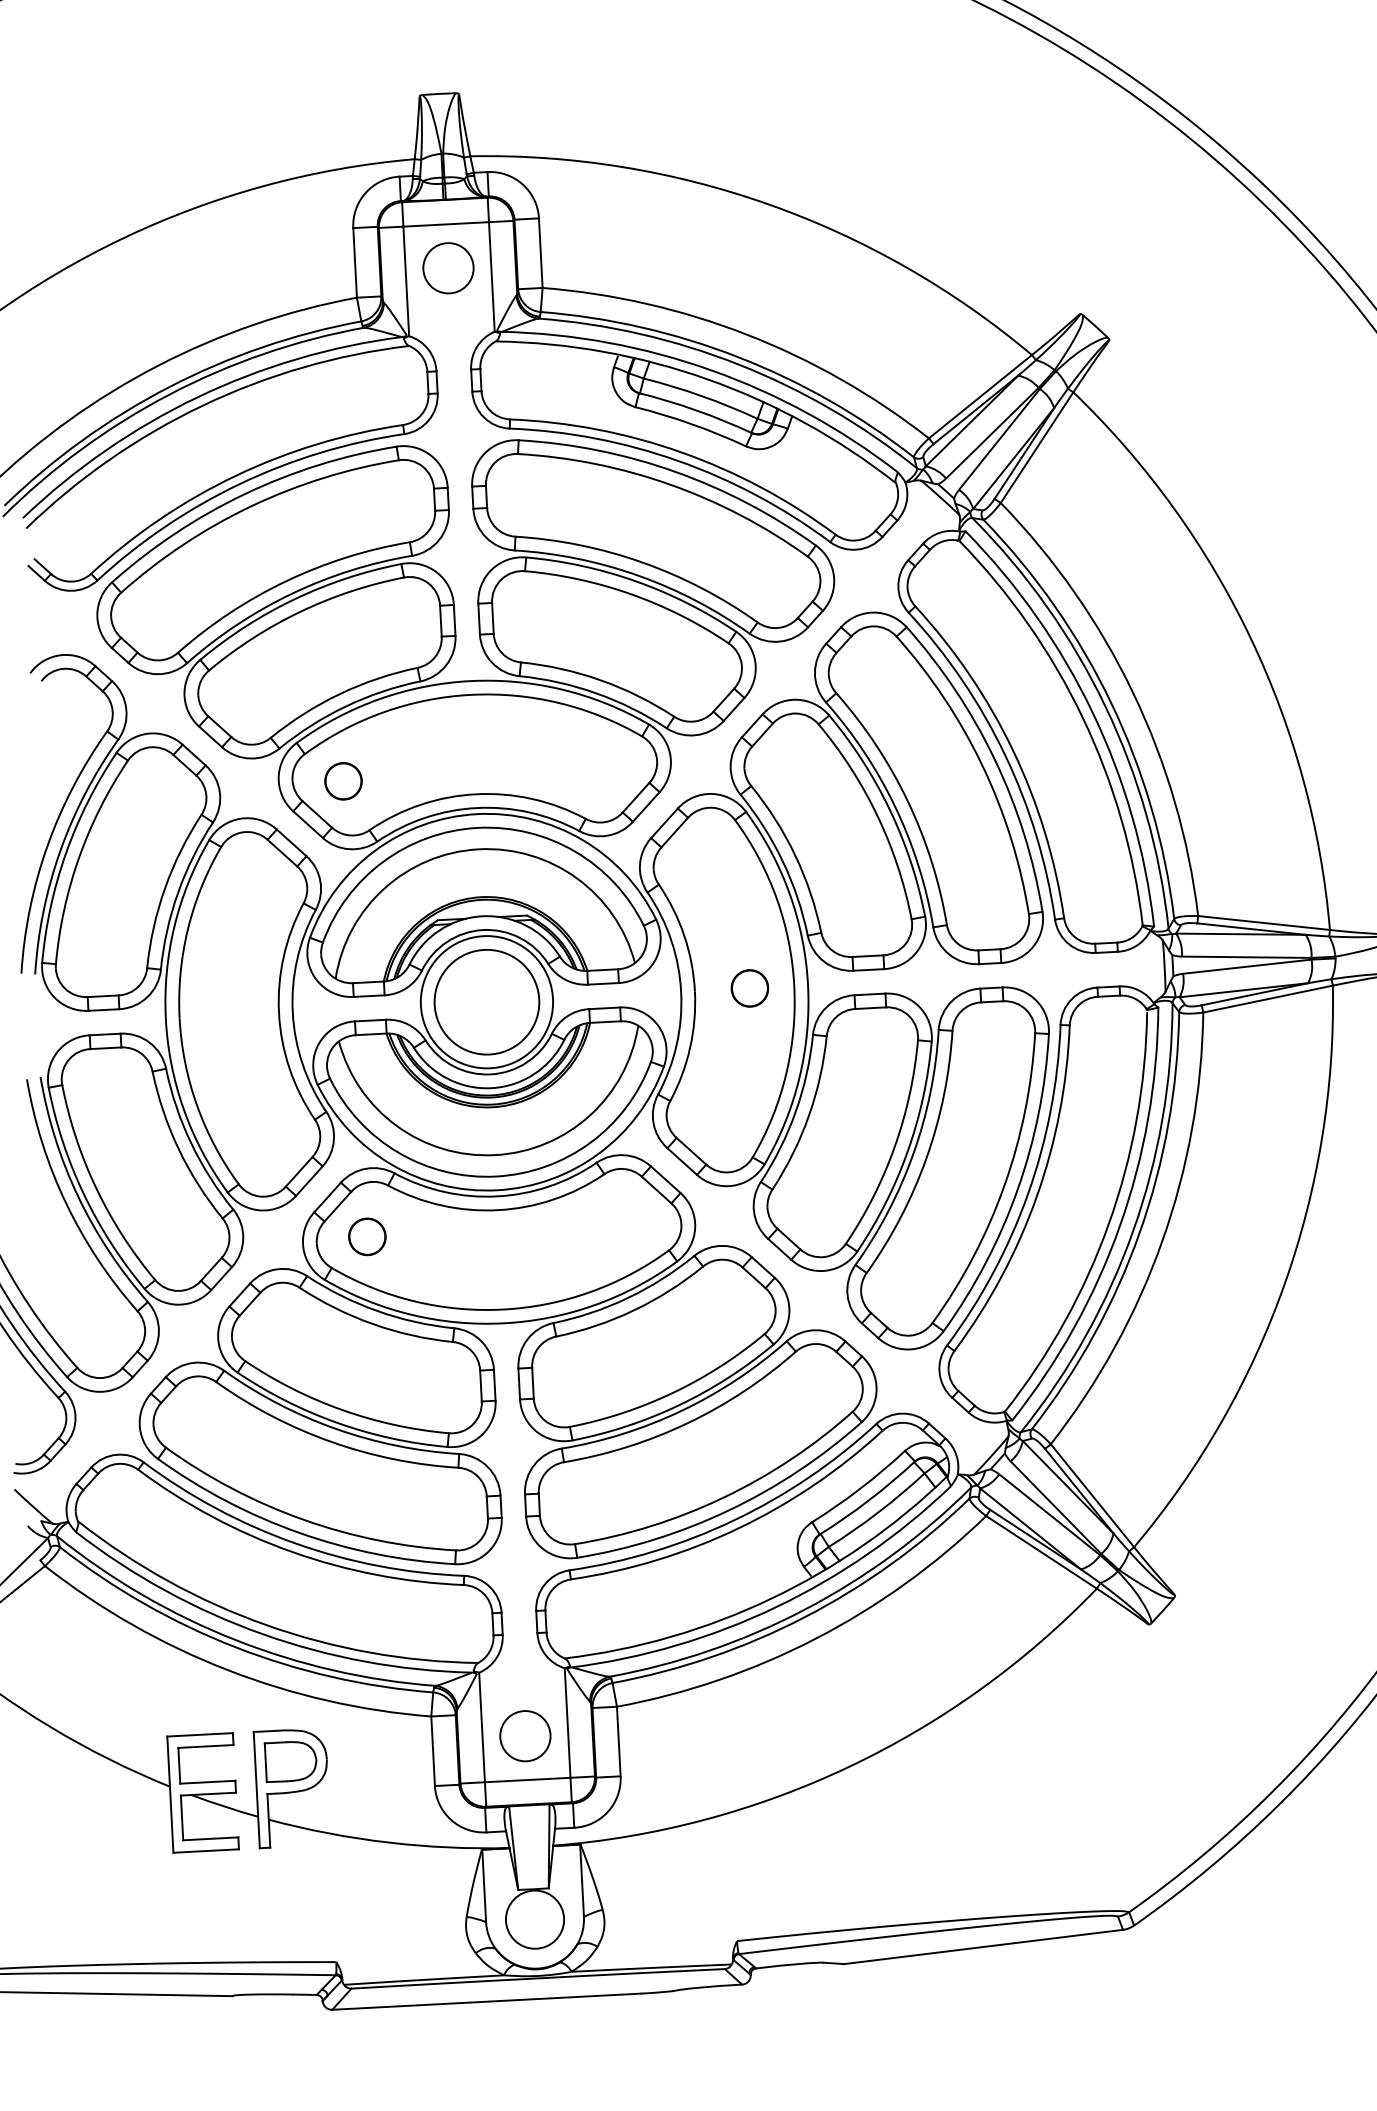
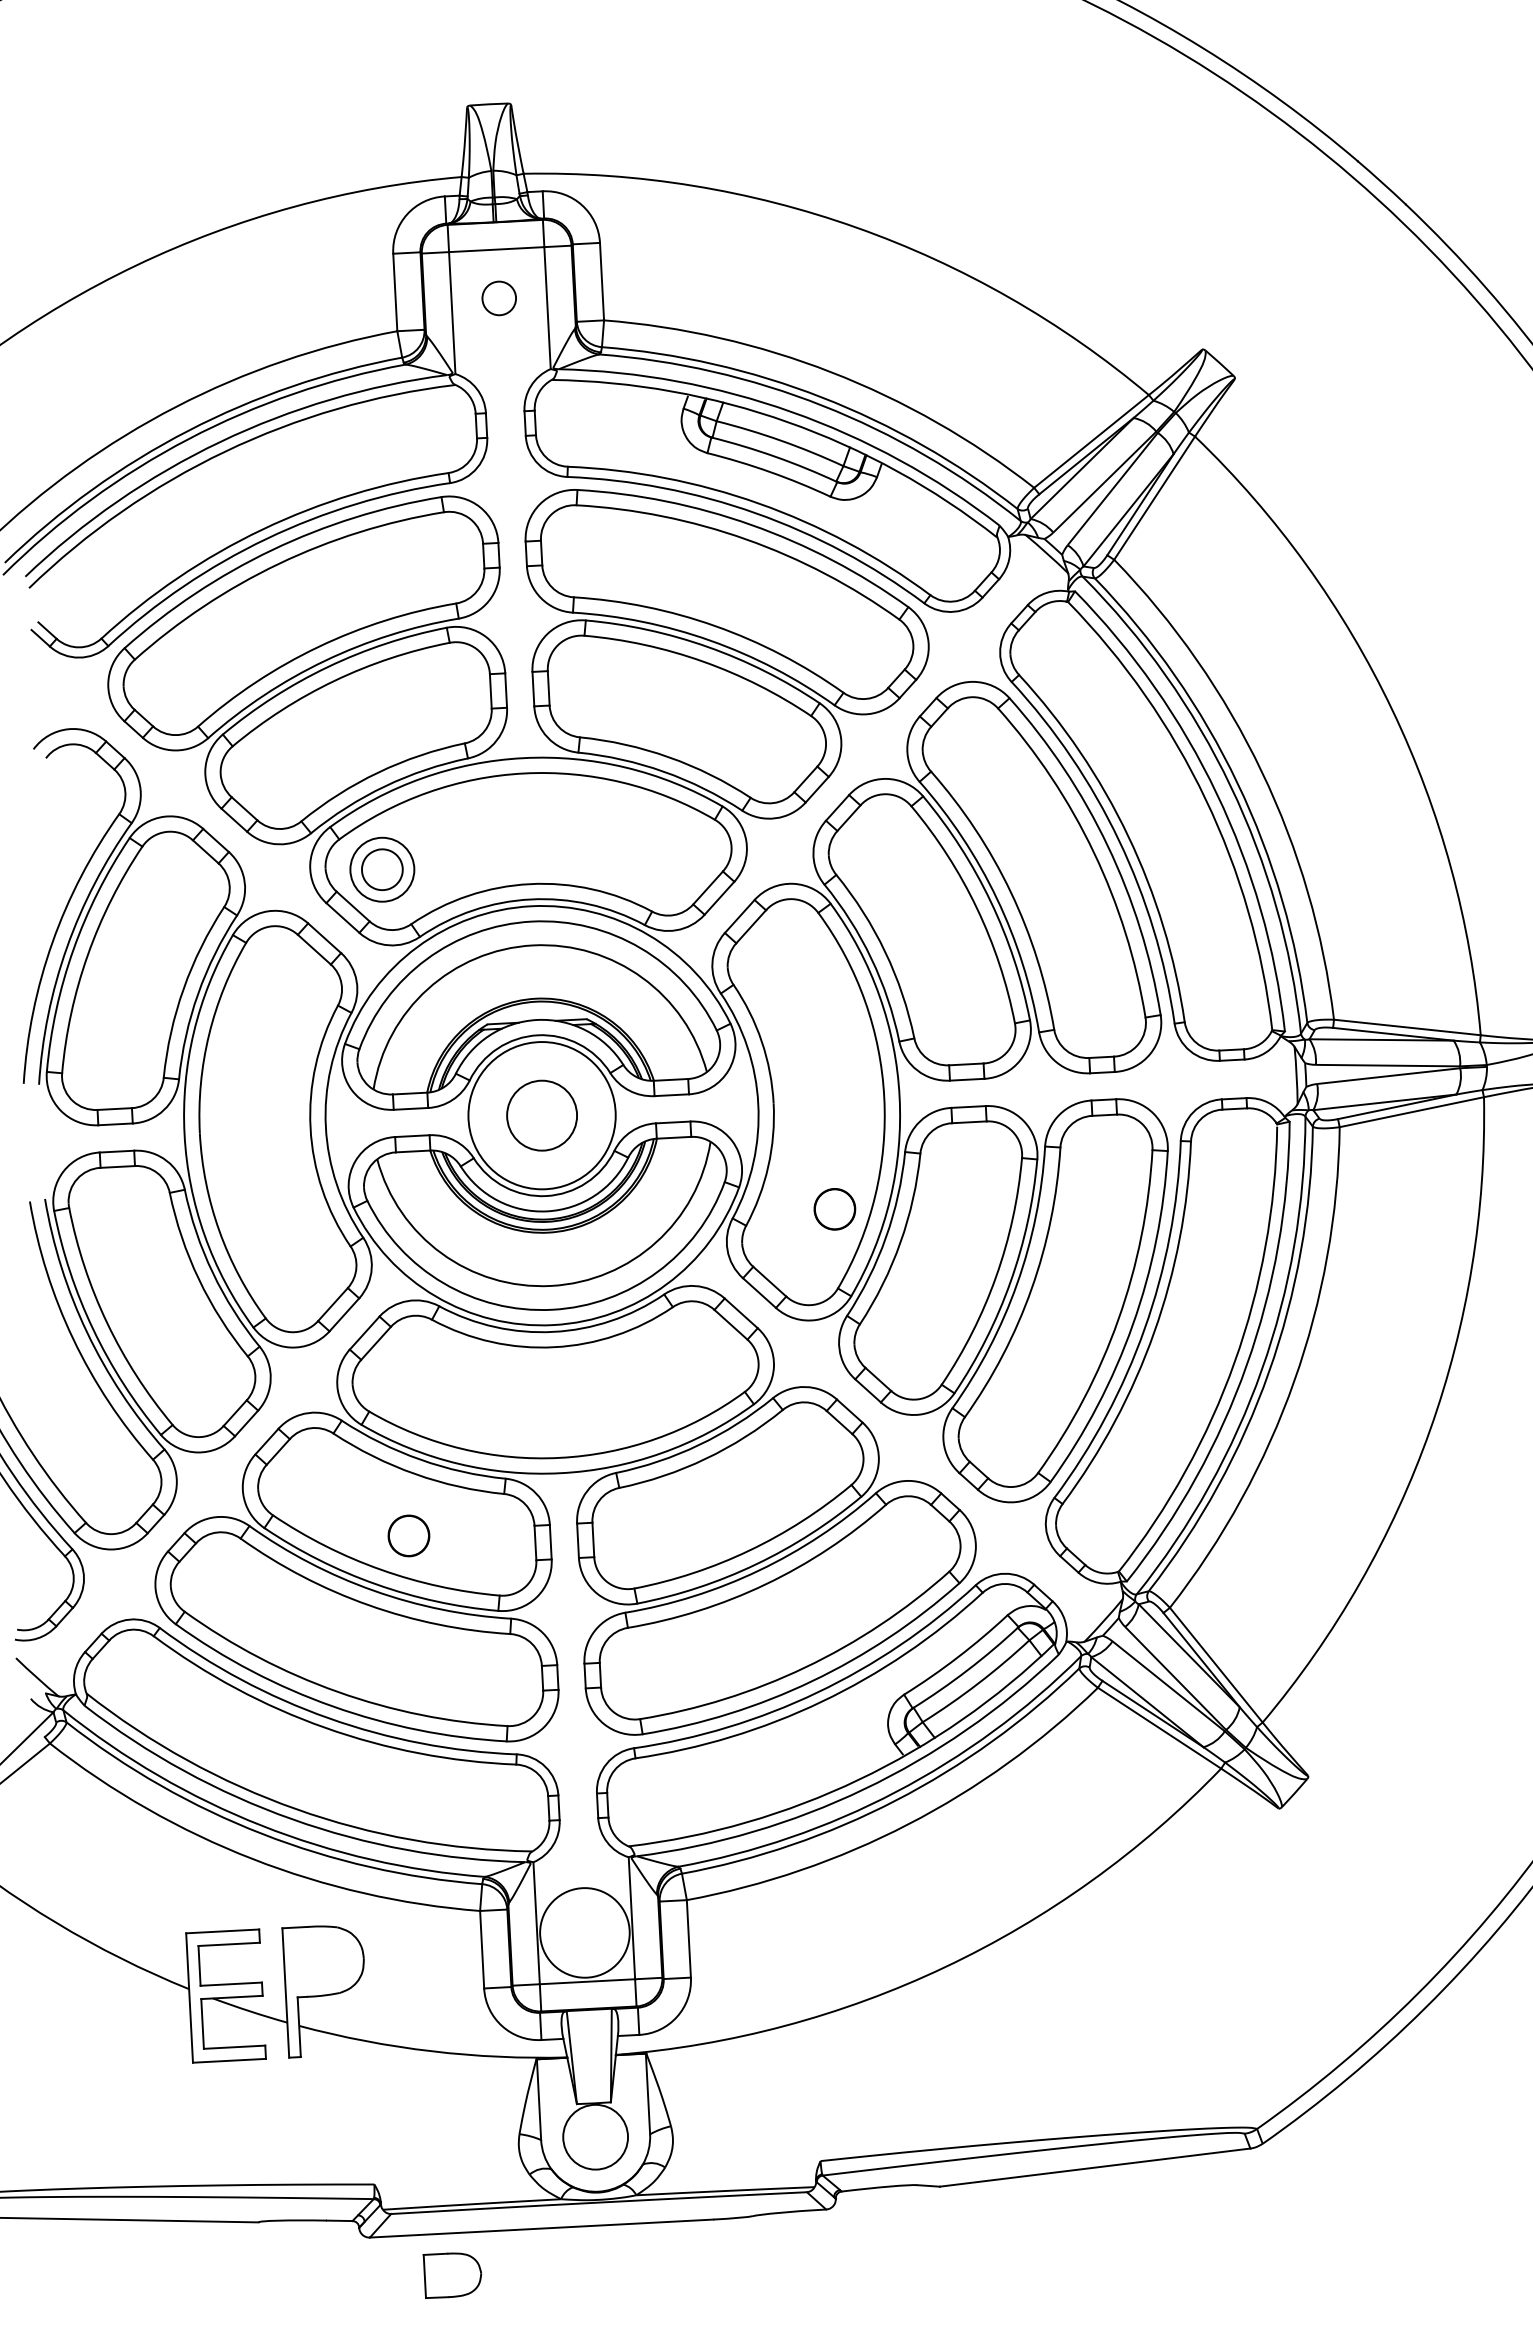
circle: (448, 268) -> (499, 298), size x0.6
circle: (343, 781) -> (382, 869), size x1.6
part: (749, 988) -> (834, 1209), moved
circle: (486, 1002) -> (541, 1115), size x0.6
part: (366, 1236) -> (408, 1535), moved
circle: (525, 1735) -> (584, 1932), size x1.6
part: (290, 1761) -> (452, 2275), moved

